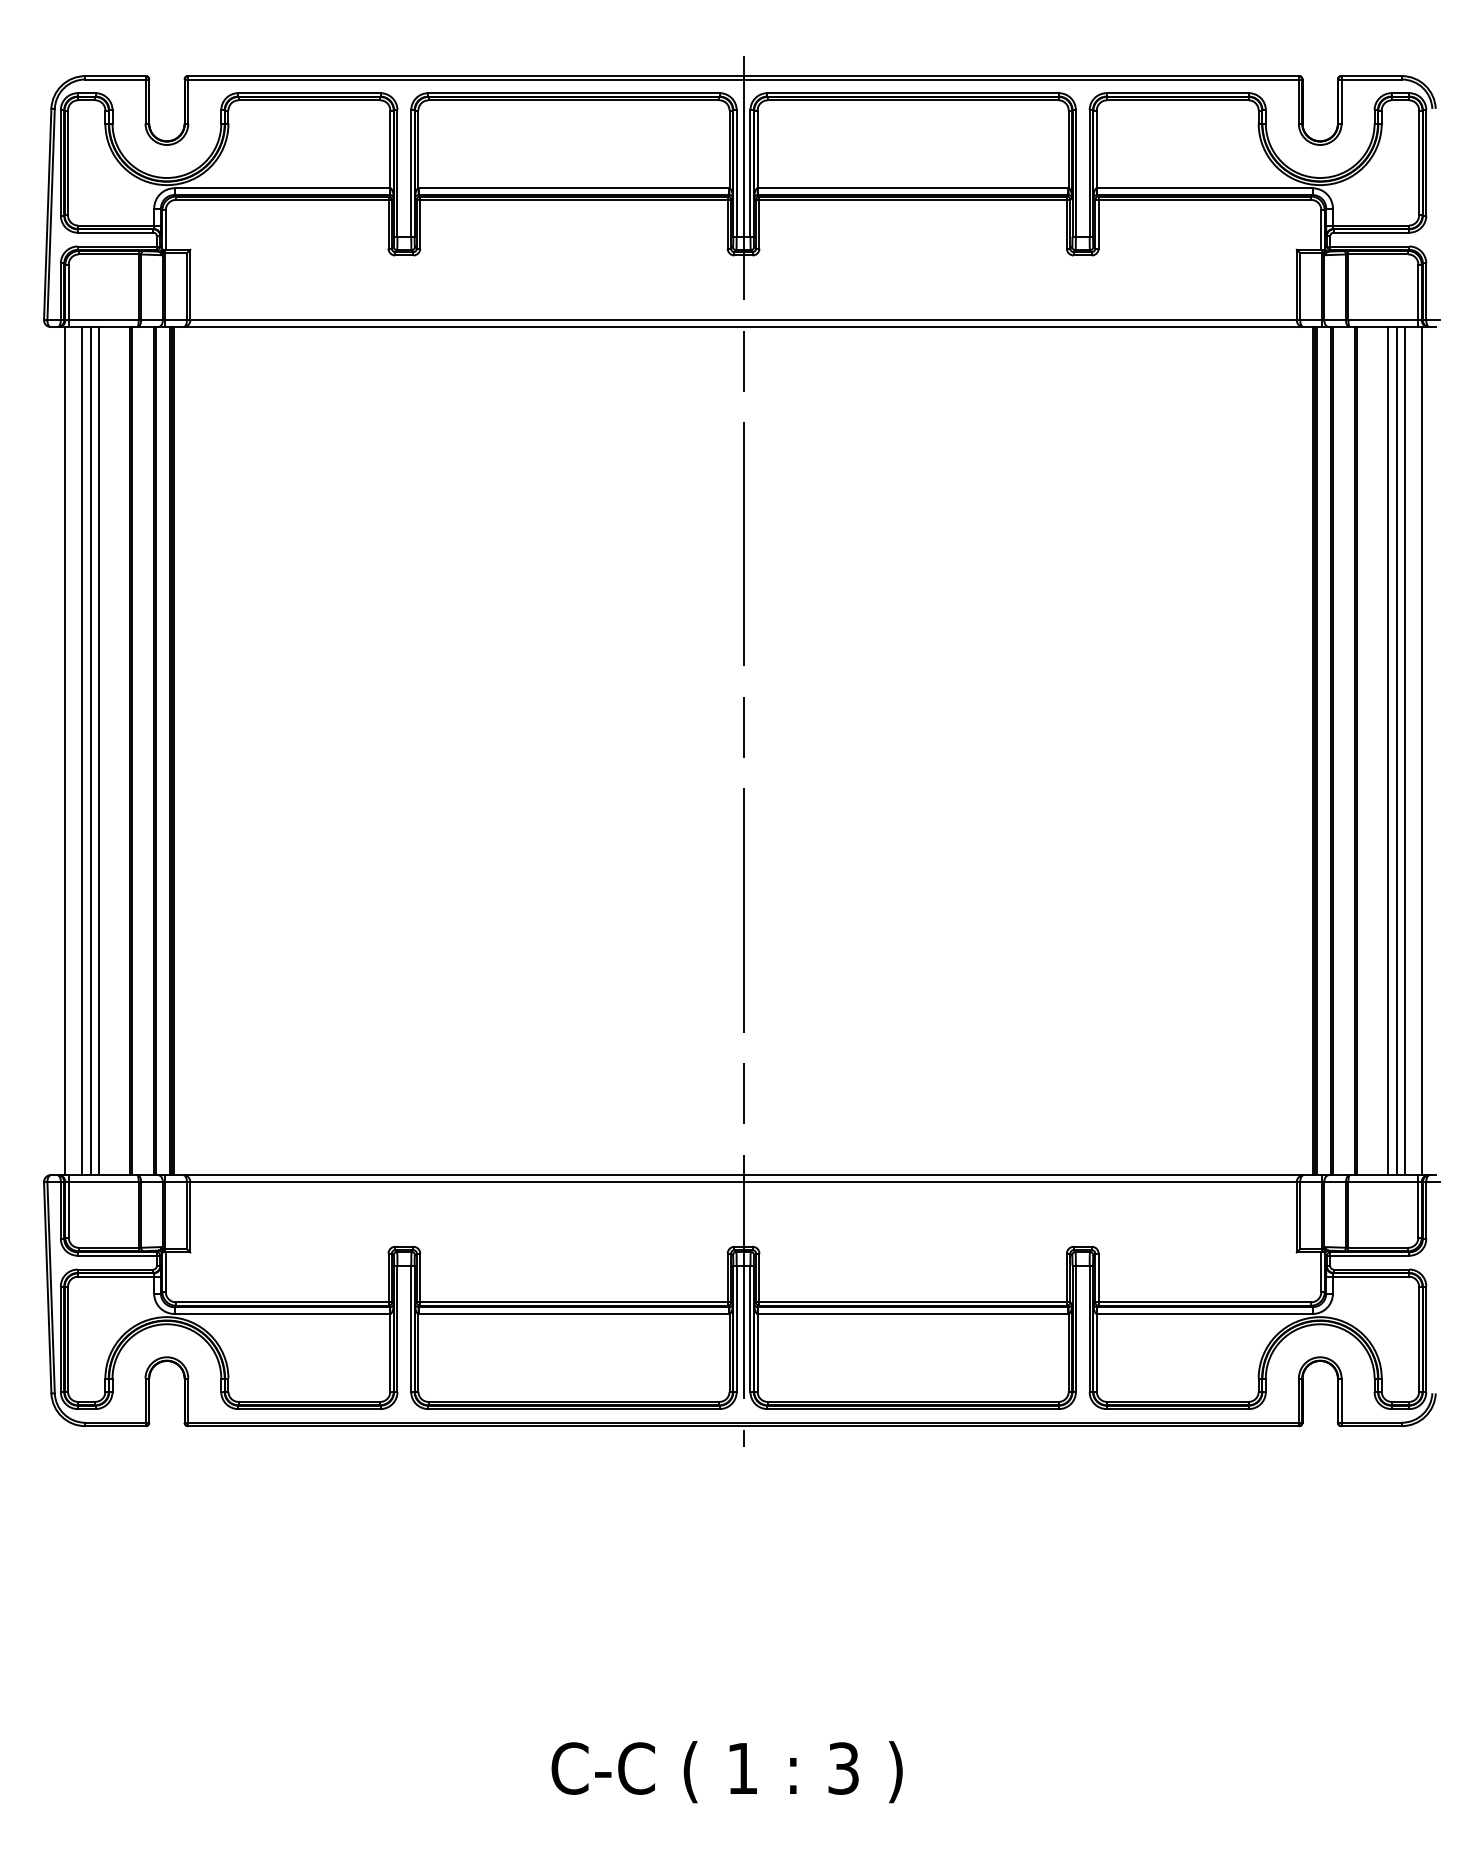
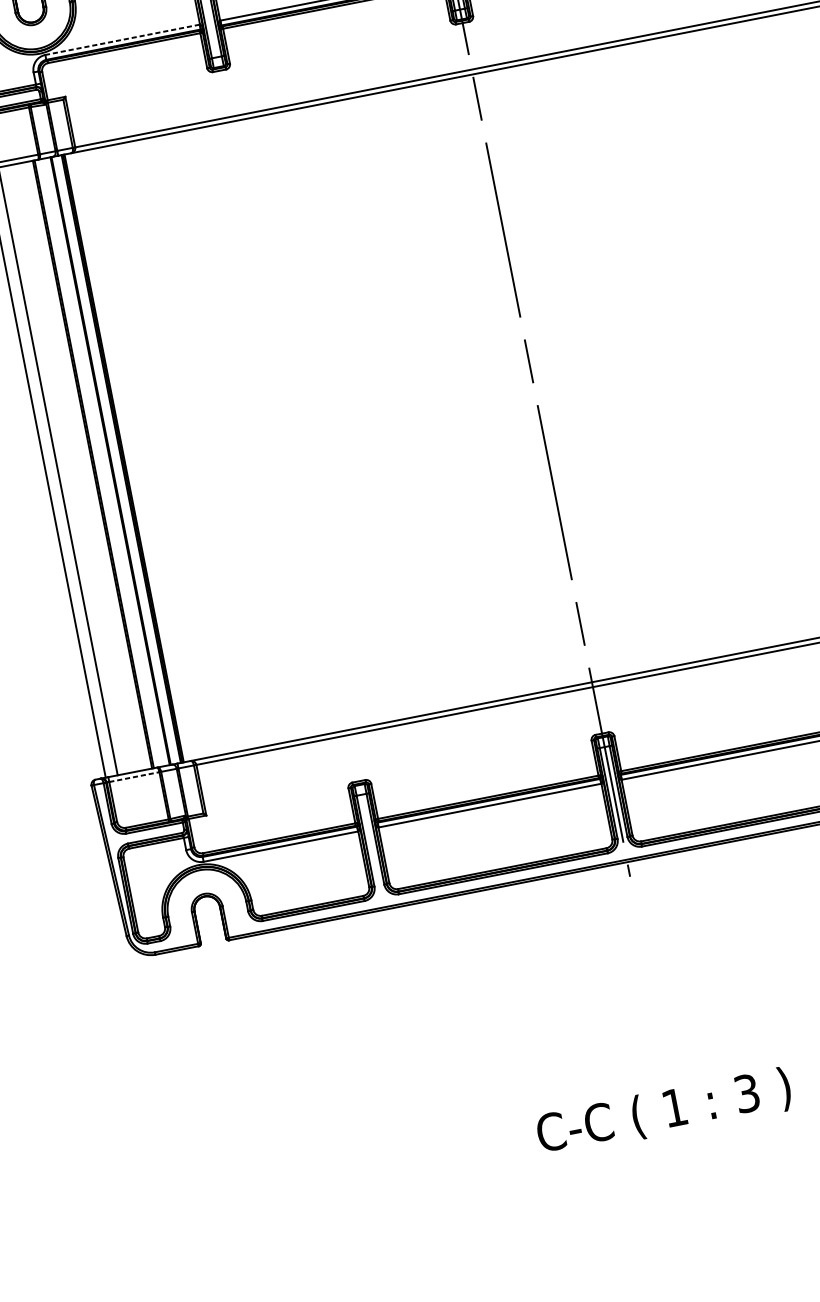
line: (282, 188) -> (122, 39), solid -> dashed
line: (90, 751) -> (64, 470), removed
line: (98, 751) -> (70, 469), removed
line: (103, 1181) -> (134, 776), solid -> dashed

